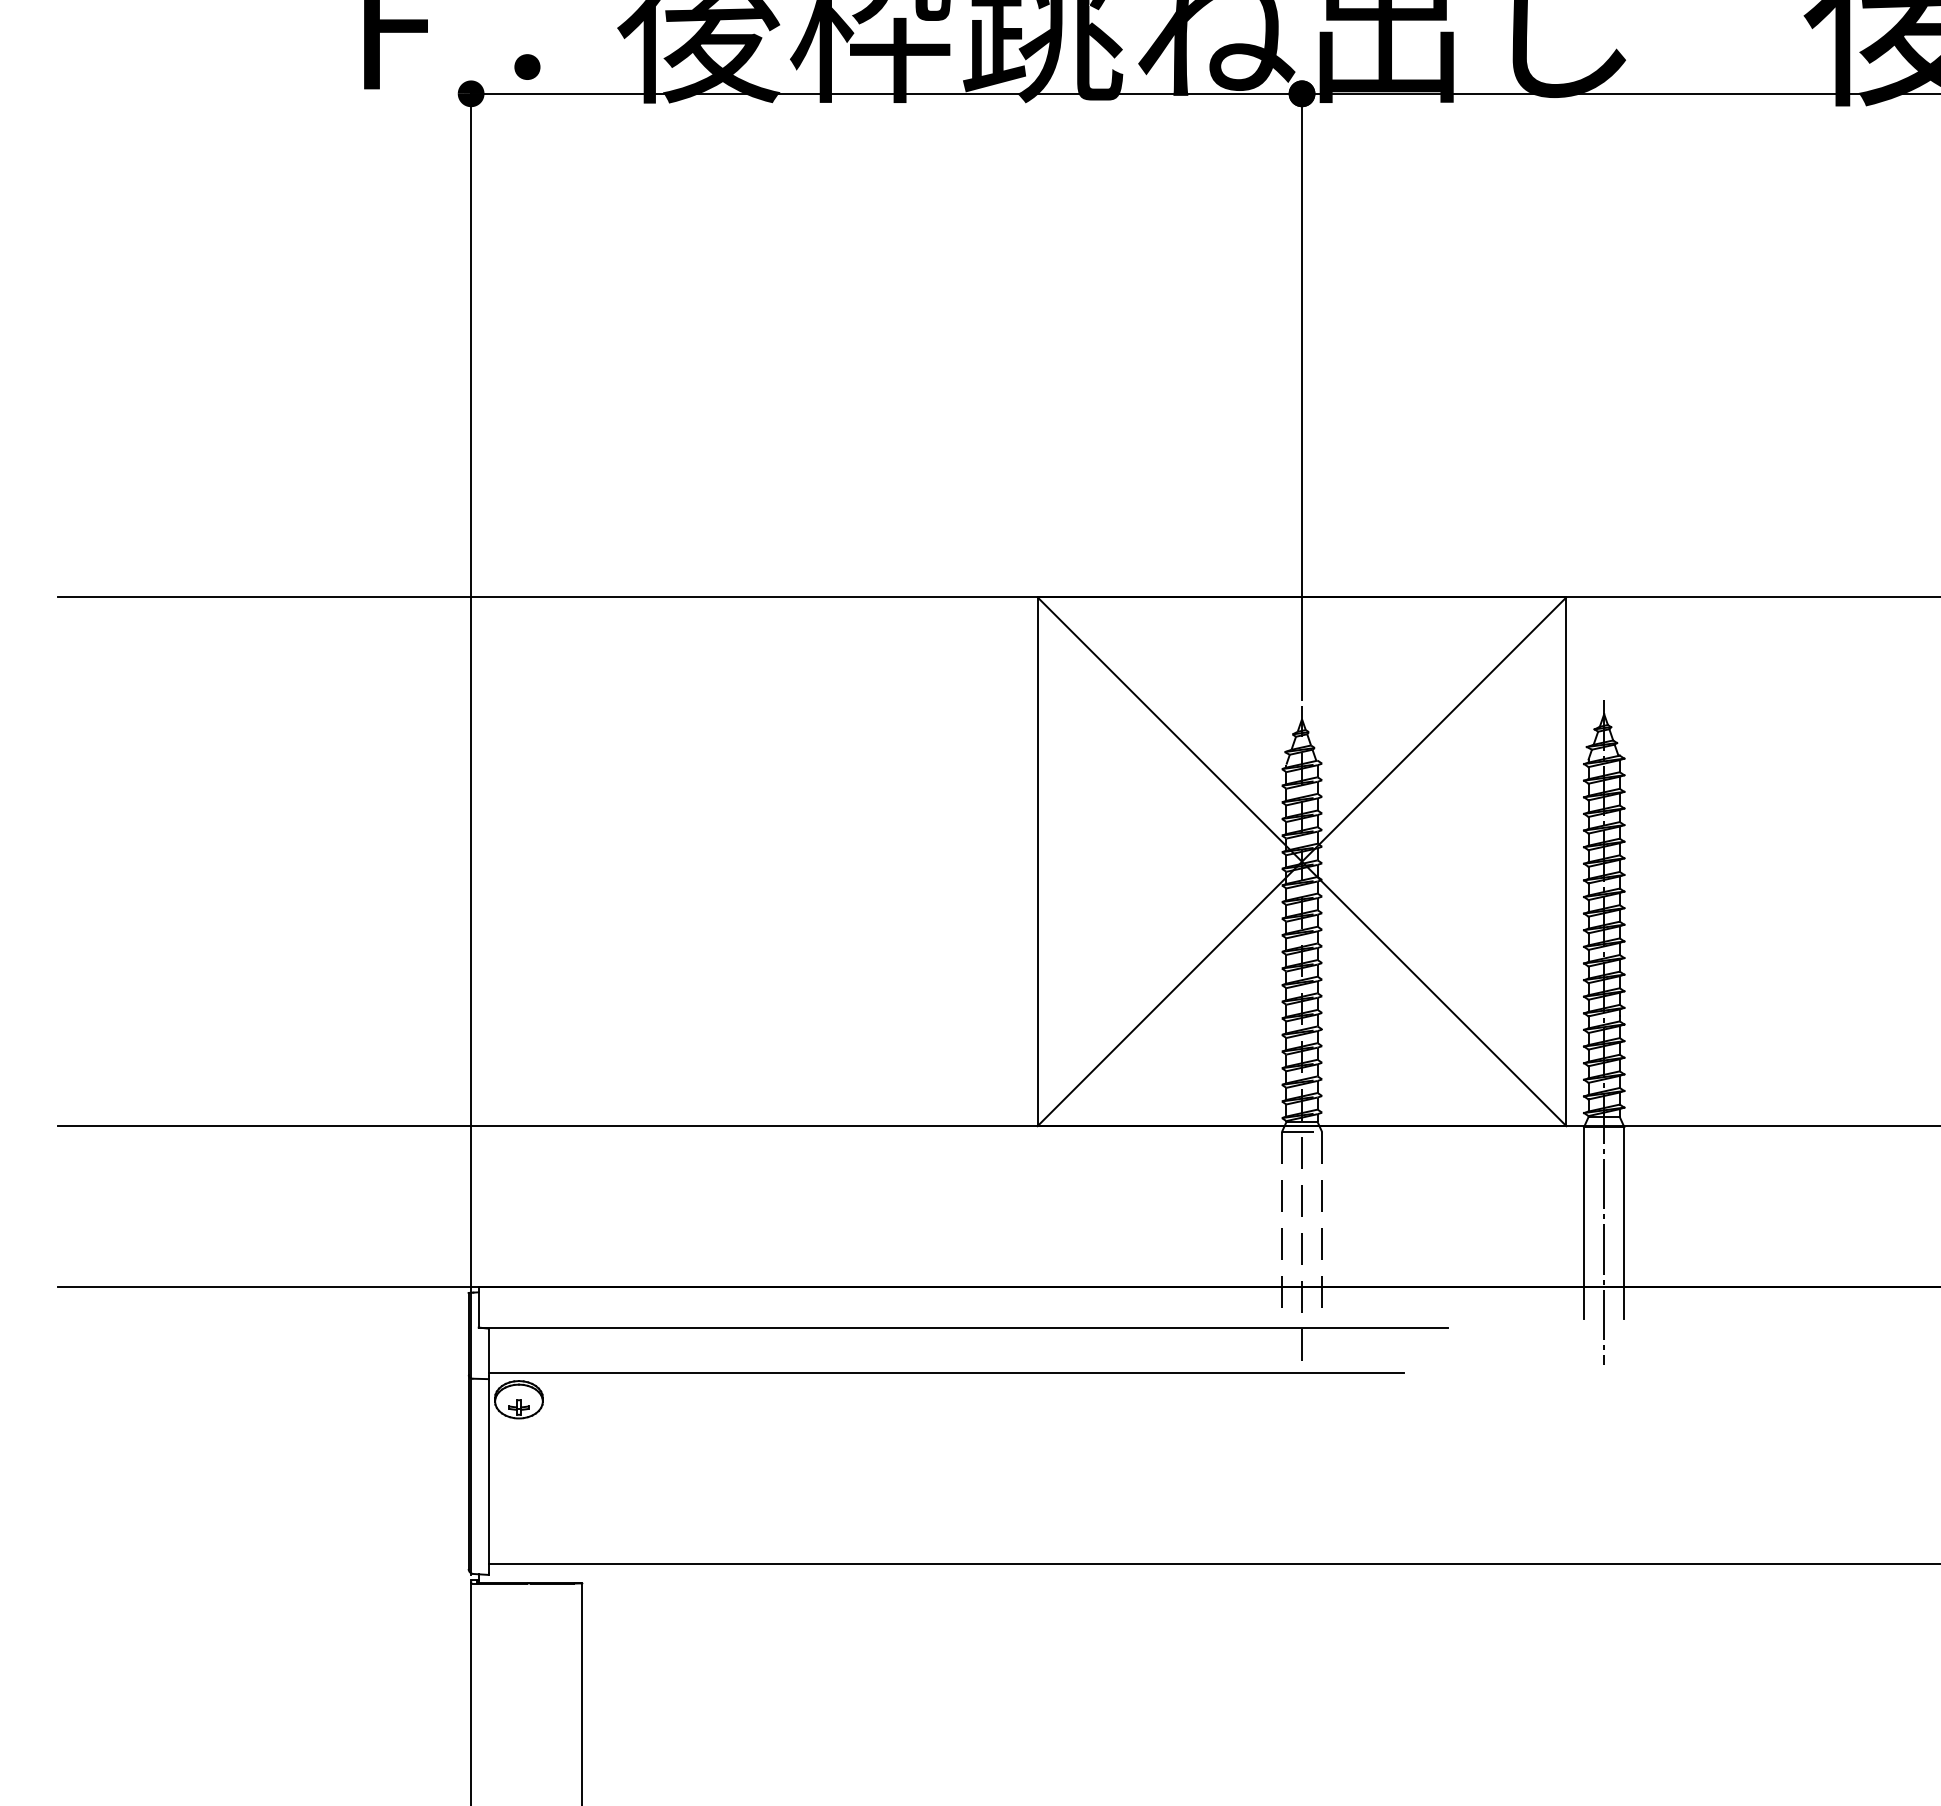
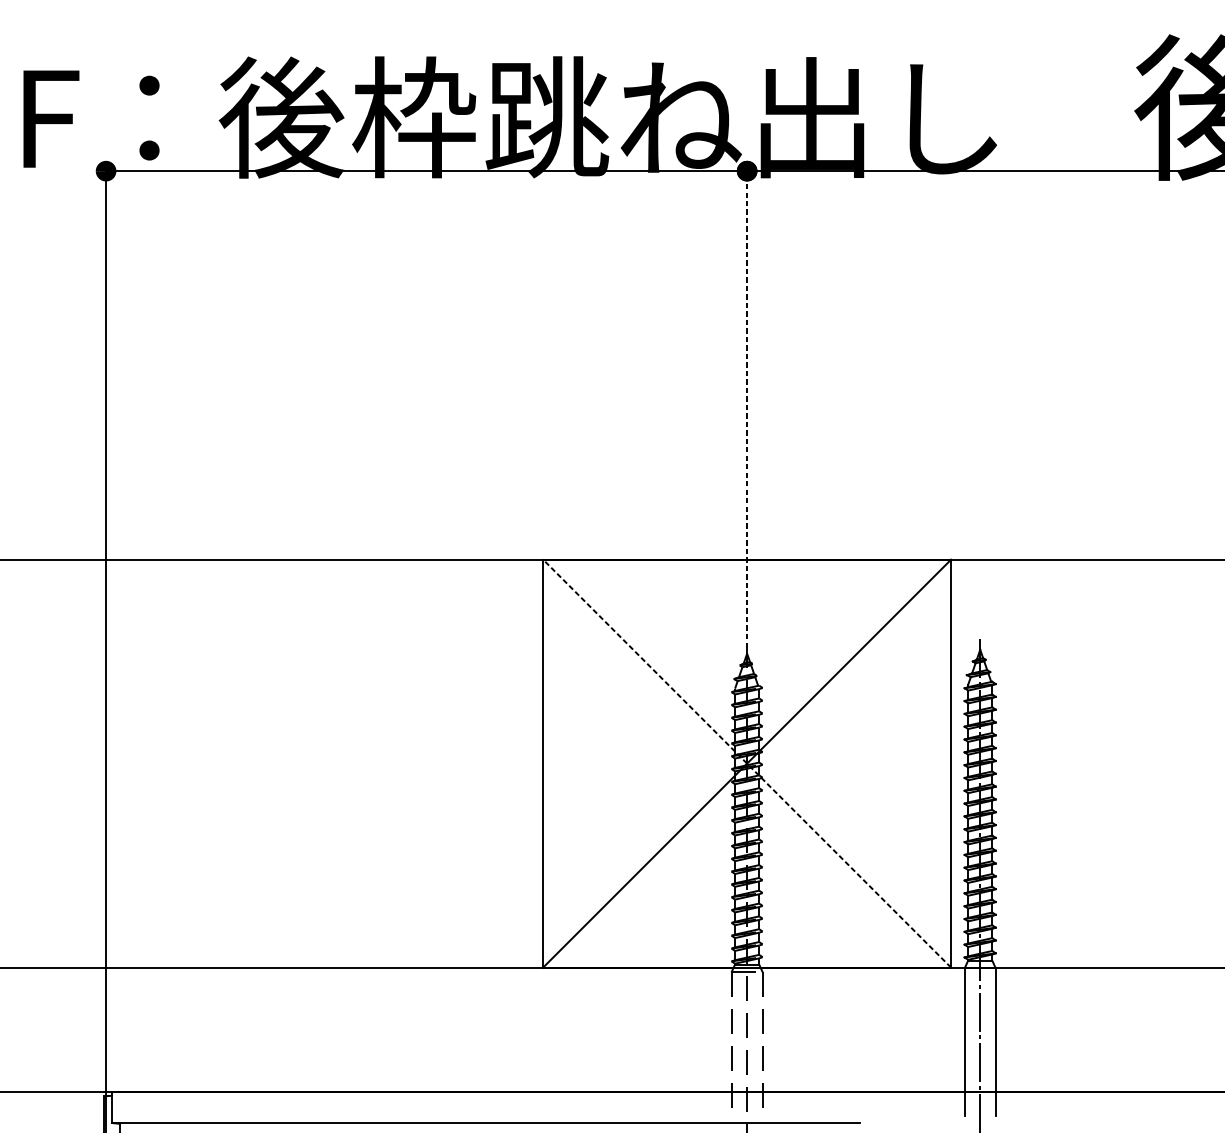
line: (1302, 394) -> (747, 403), solid -> dashed
line: (1302, 861) -> (747, 763), solid -> dashed

